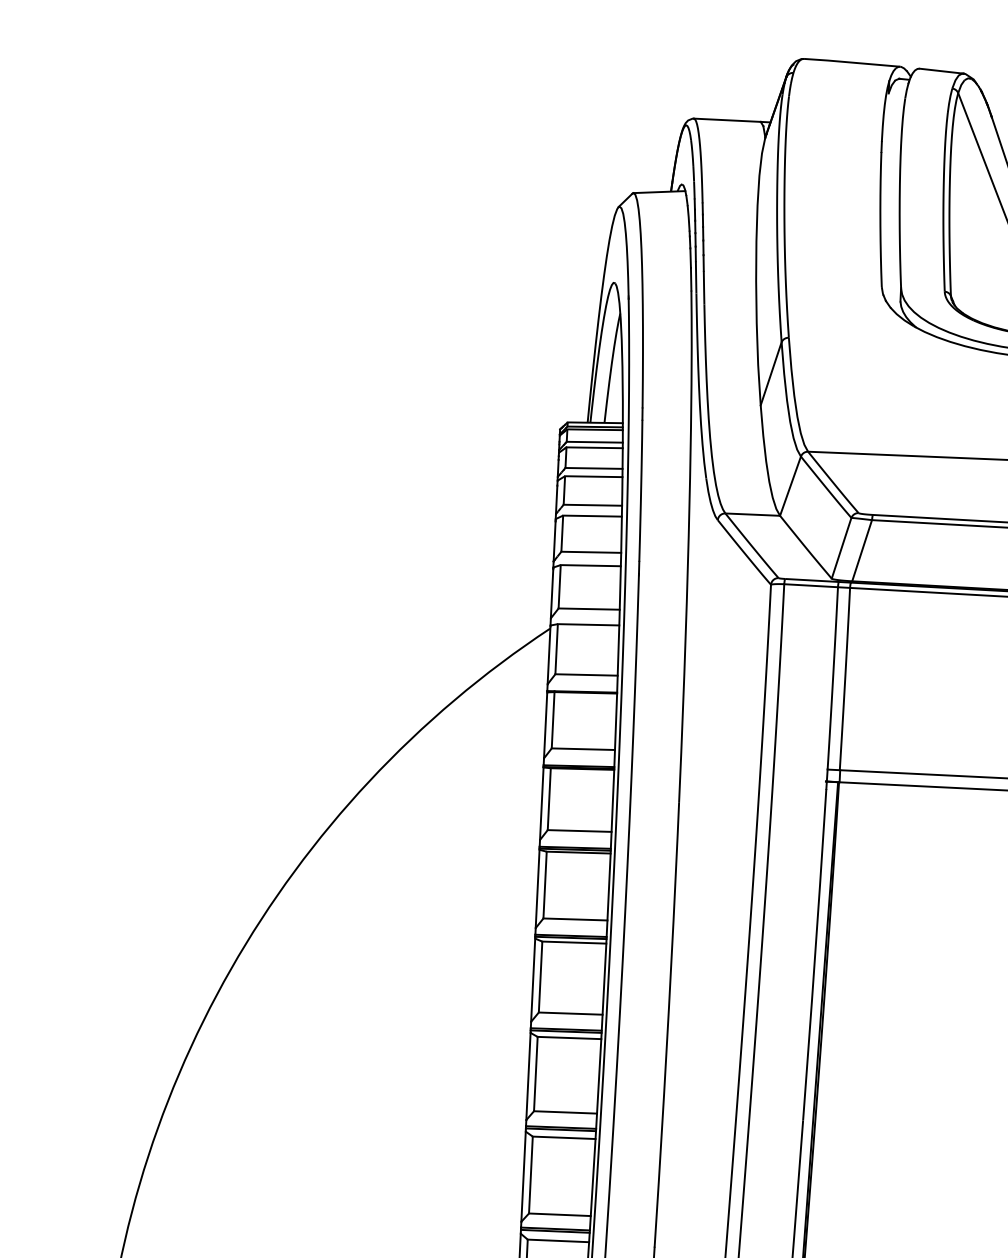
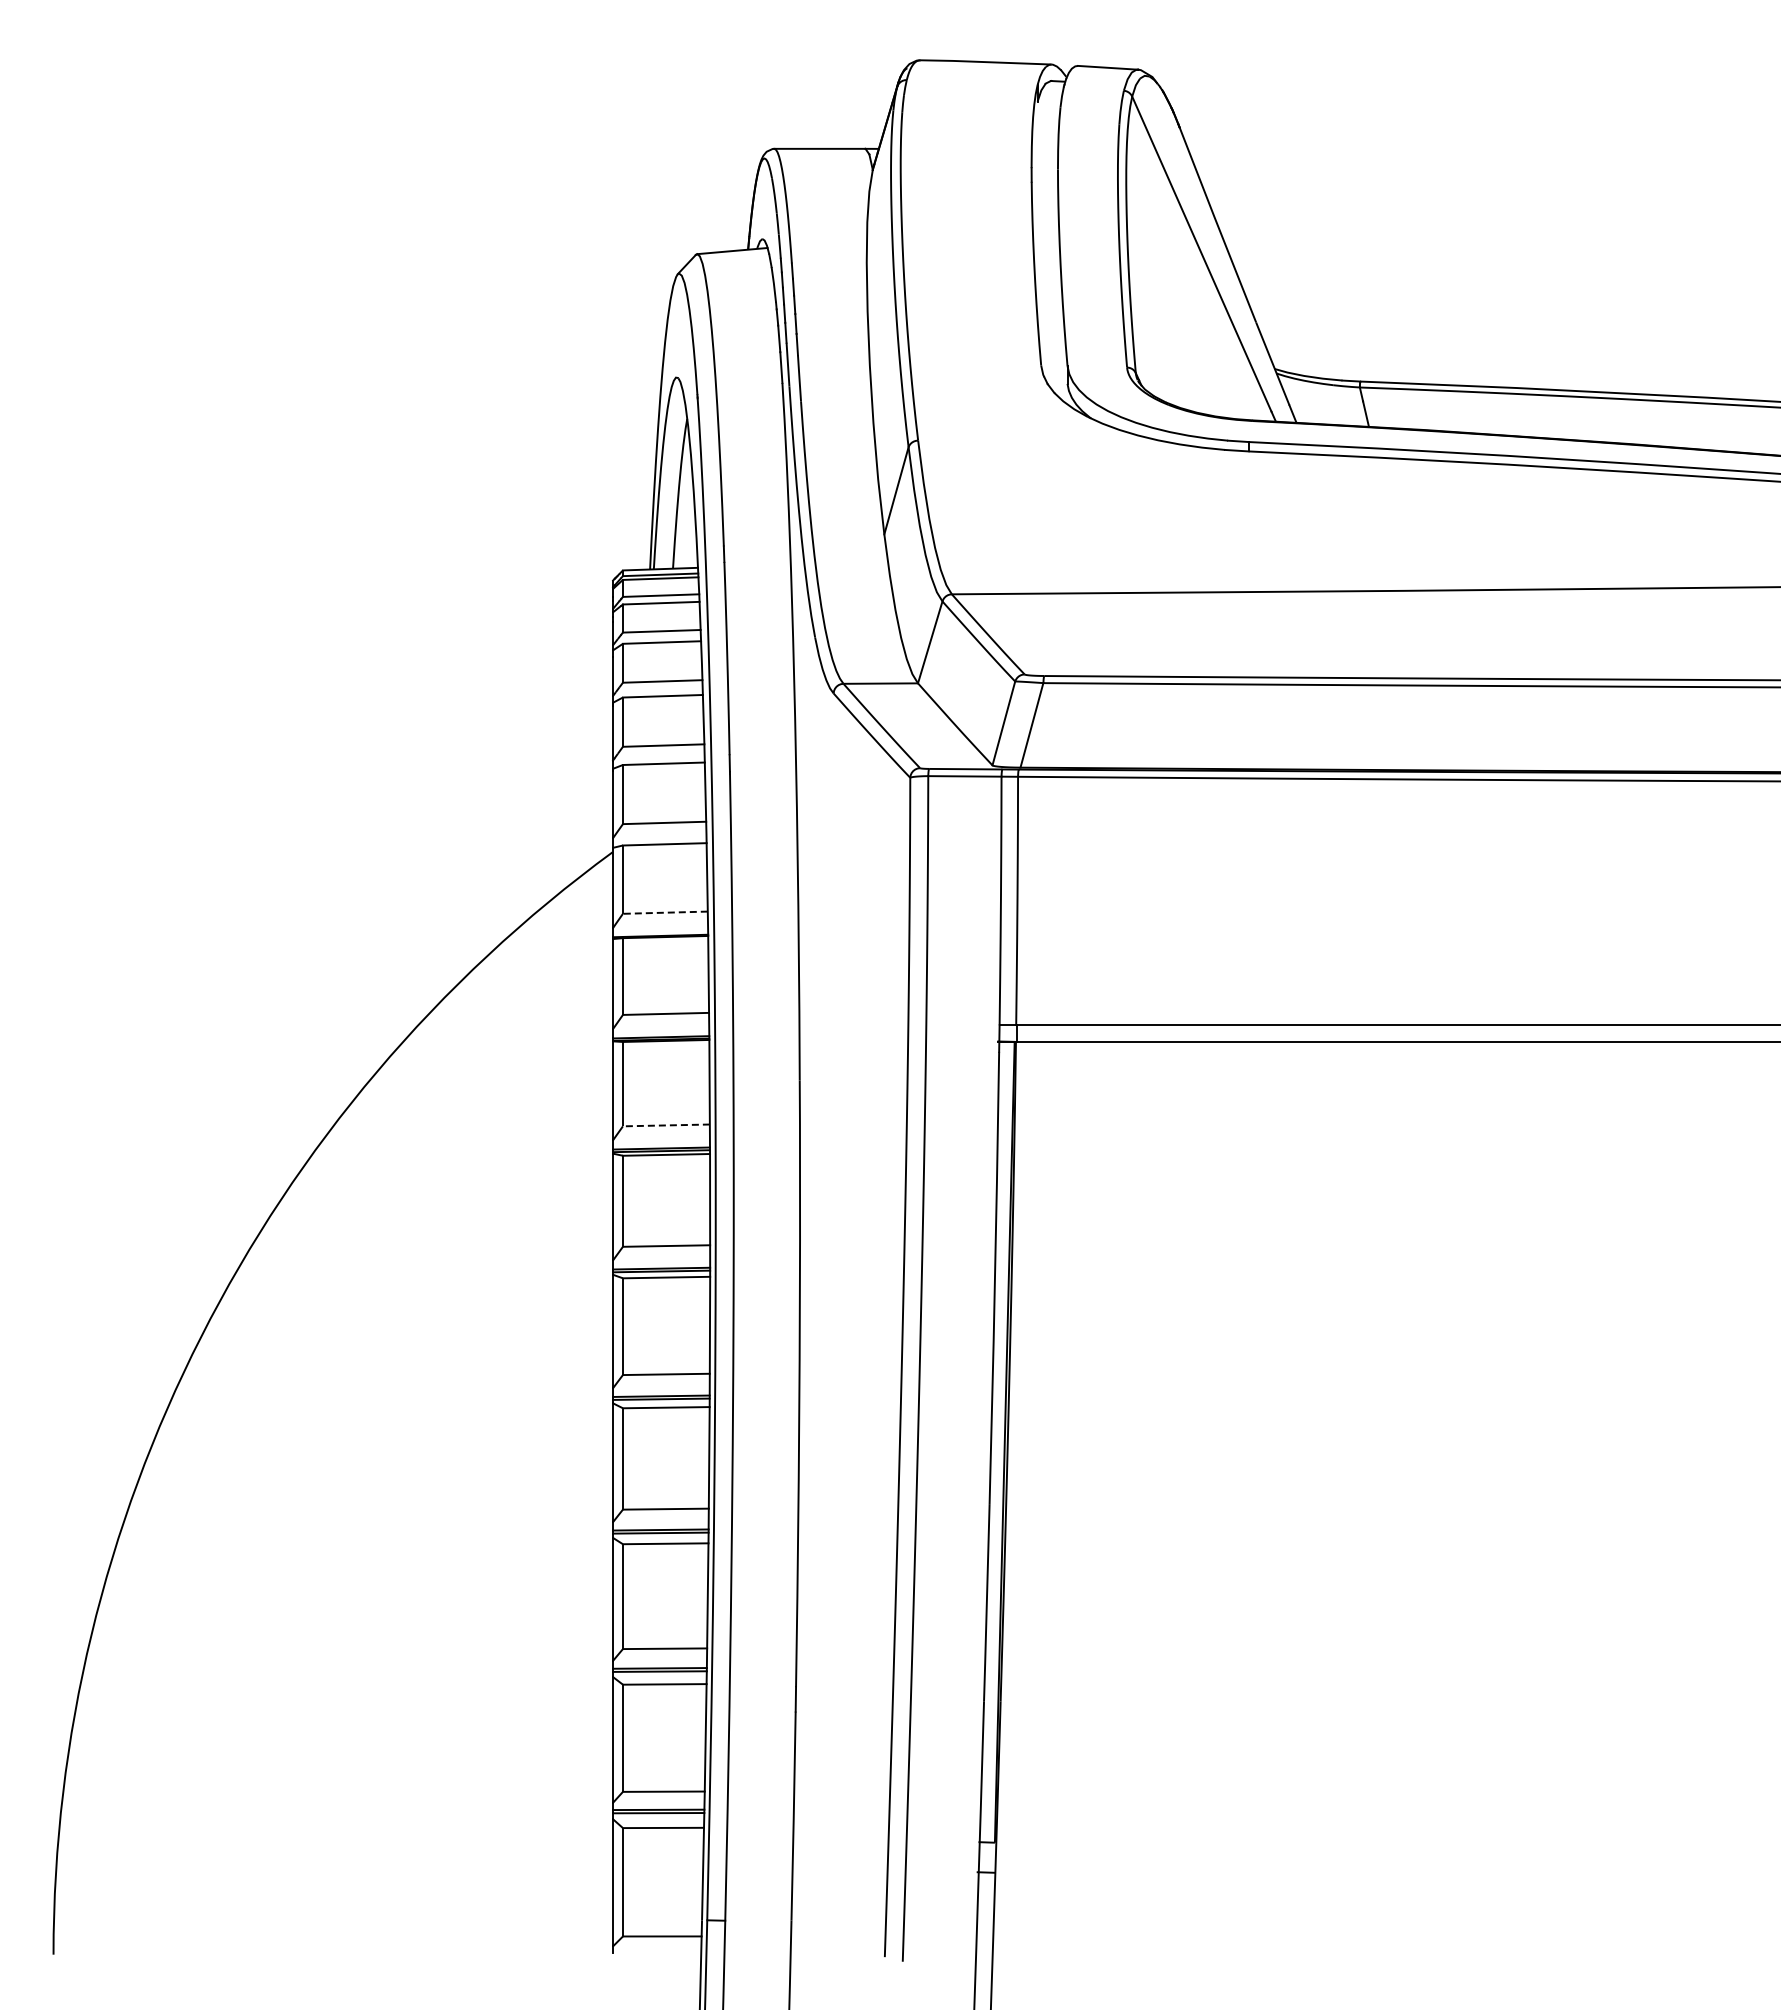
line: (585, 674) -> (664, 912), solid -> dashed
line: (579, 831) -> (665, 1125), solid -> dashed

